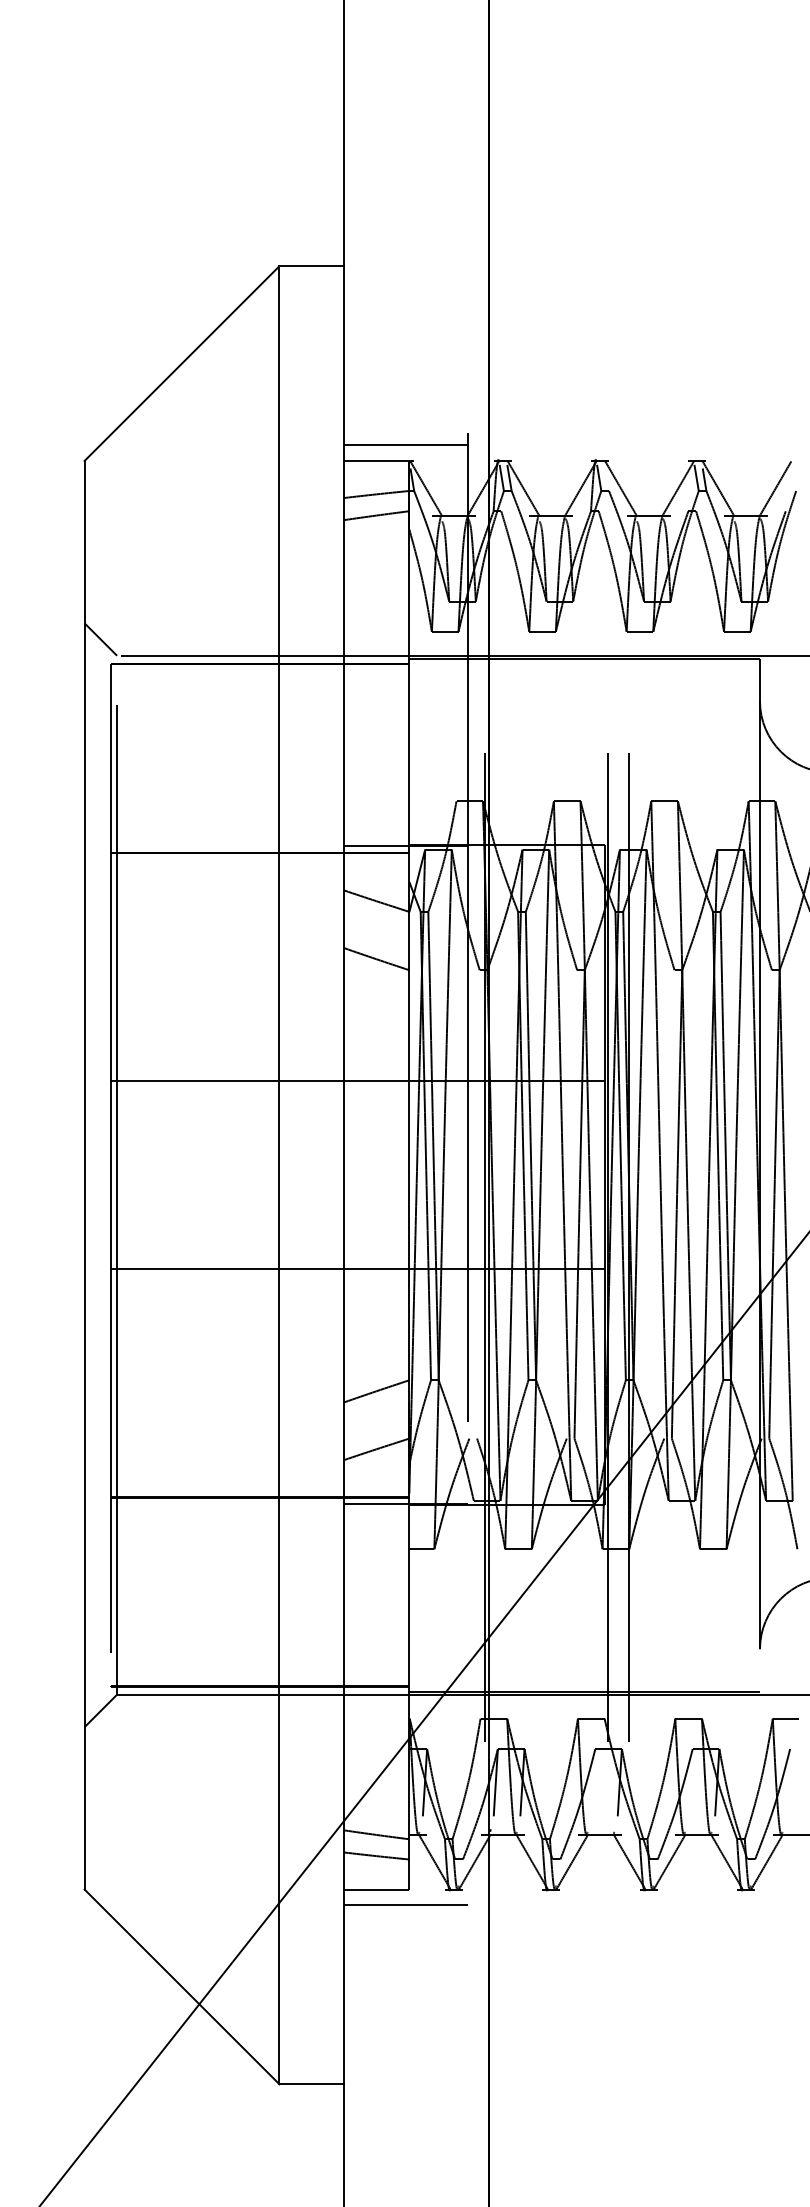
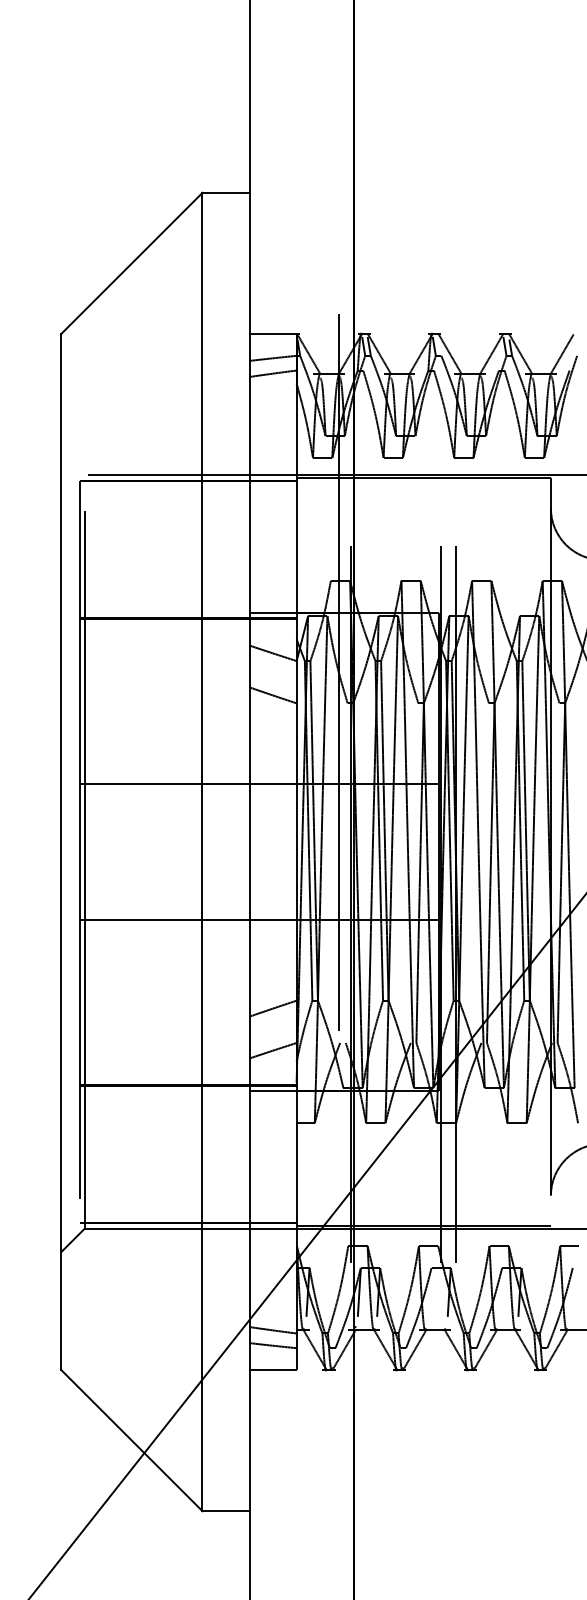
line: (405, 445) -> (293, 322), removed
line: (100, 639) -> (72, 463), removed
line: (405, 1905) -> (293, 1381), removed

